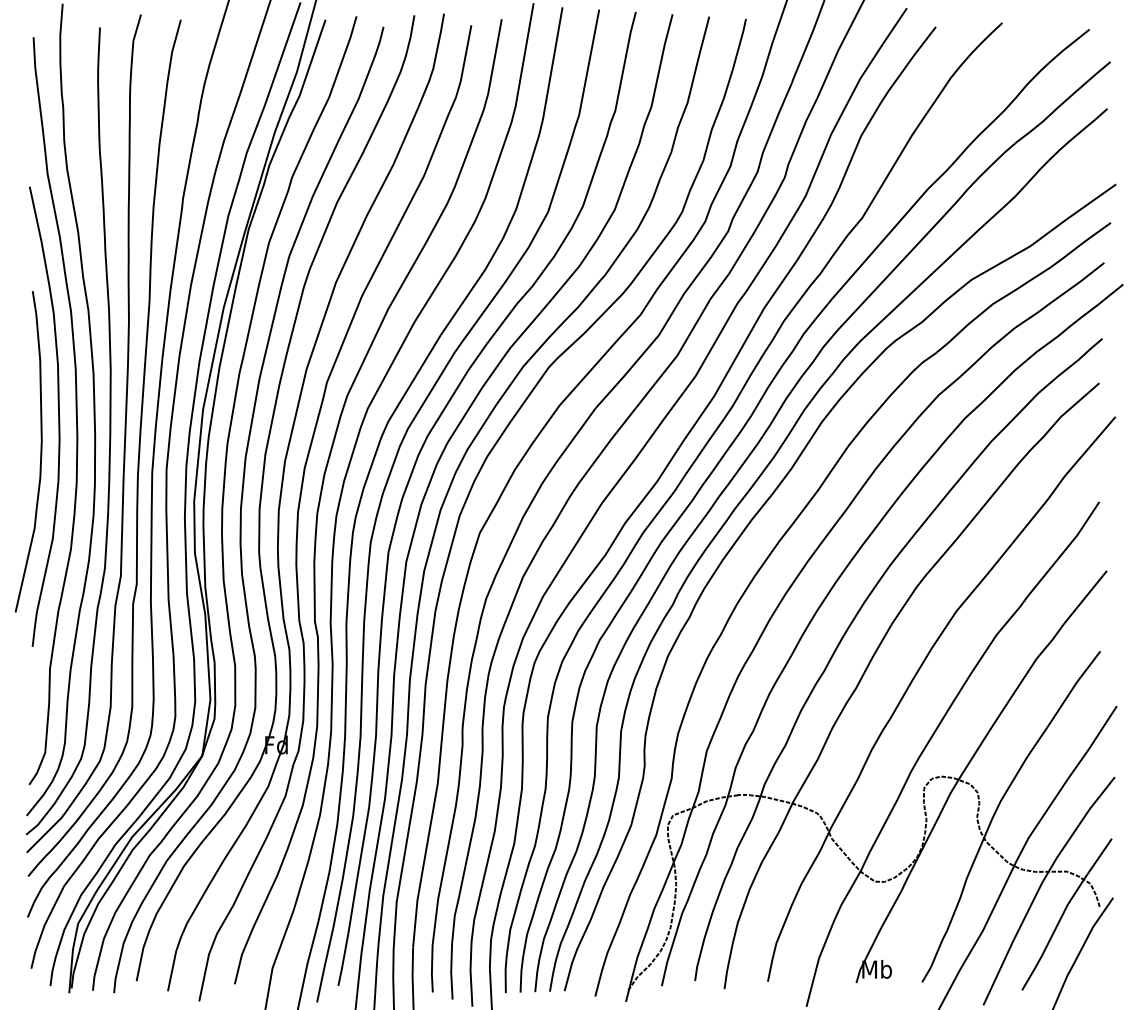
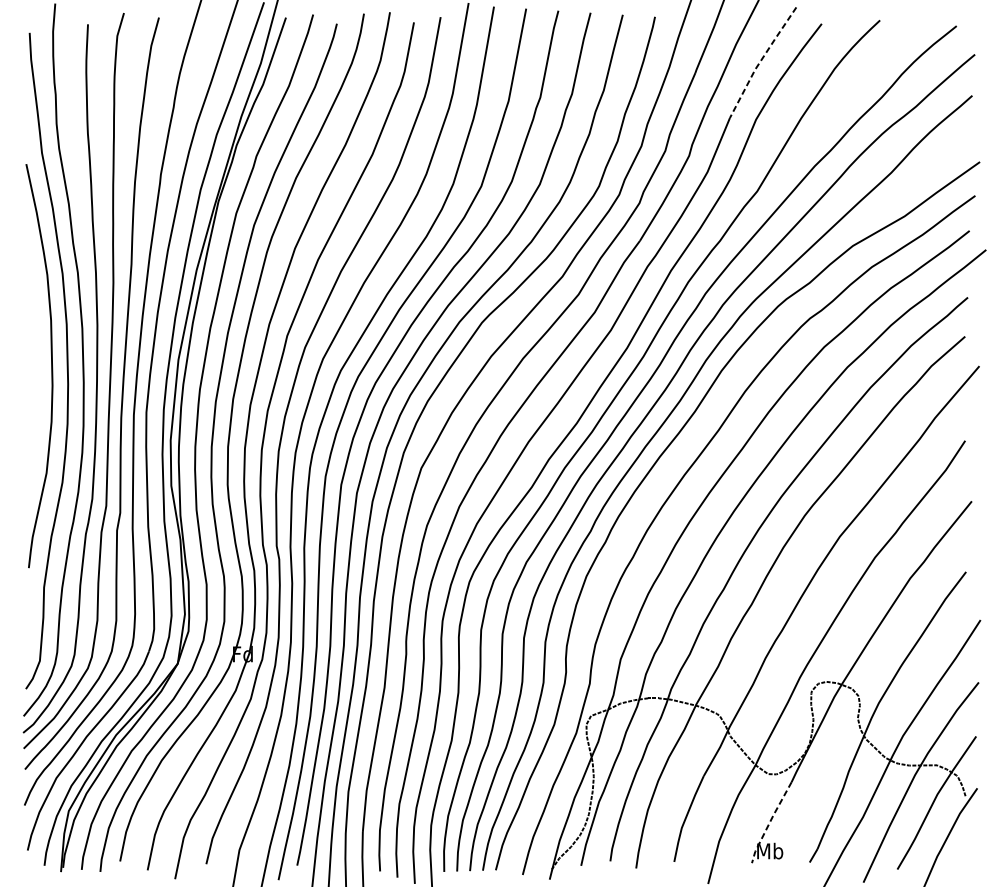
line: (866, 69) -> (760, 61), solid -> dashed
curve: (40, 451) -> (35, 396), removed
line: (877, 936) -> (770, 822), solid -> dashed

